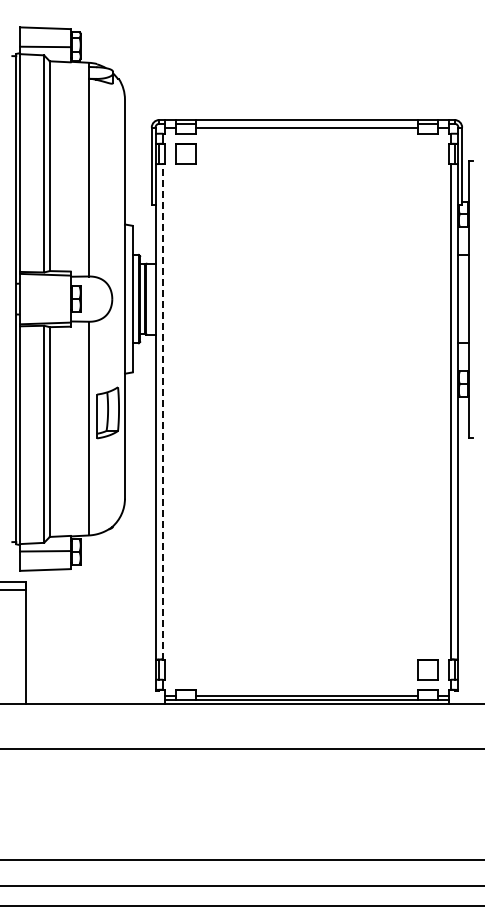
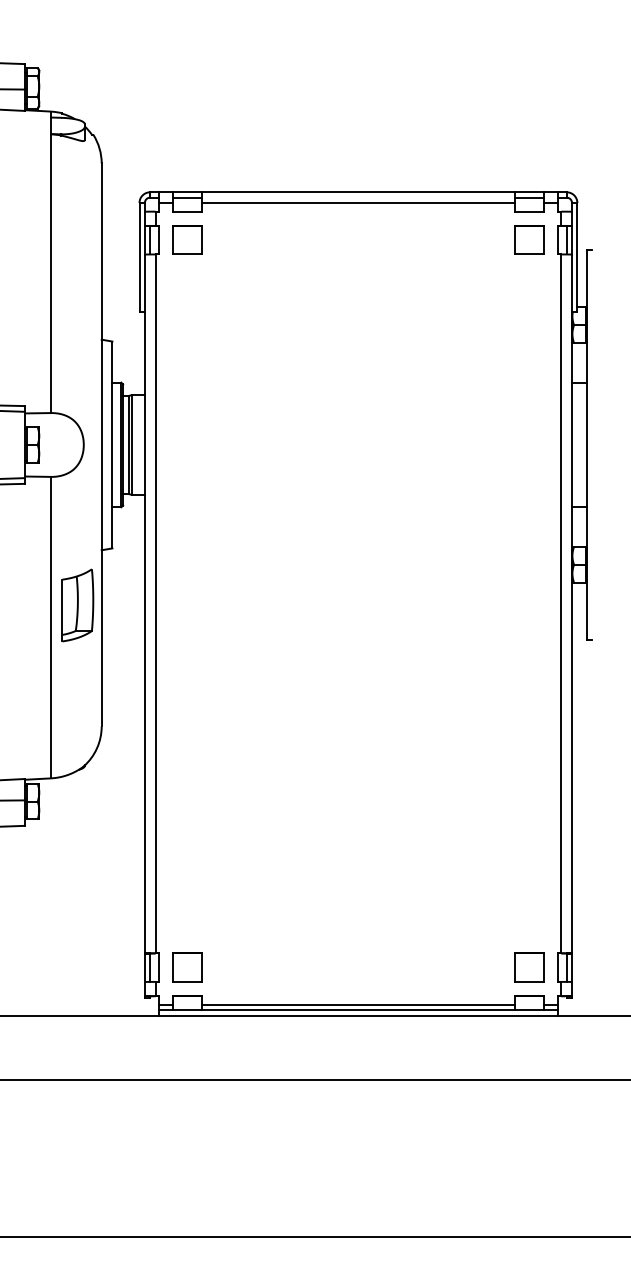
part: (427, 153) -> (528, 239), added
line: (163, 411) -> (156, 603), dashed -> solid
part: (185, 669) -> (187, 967), added

